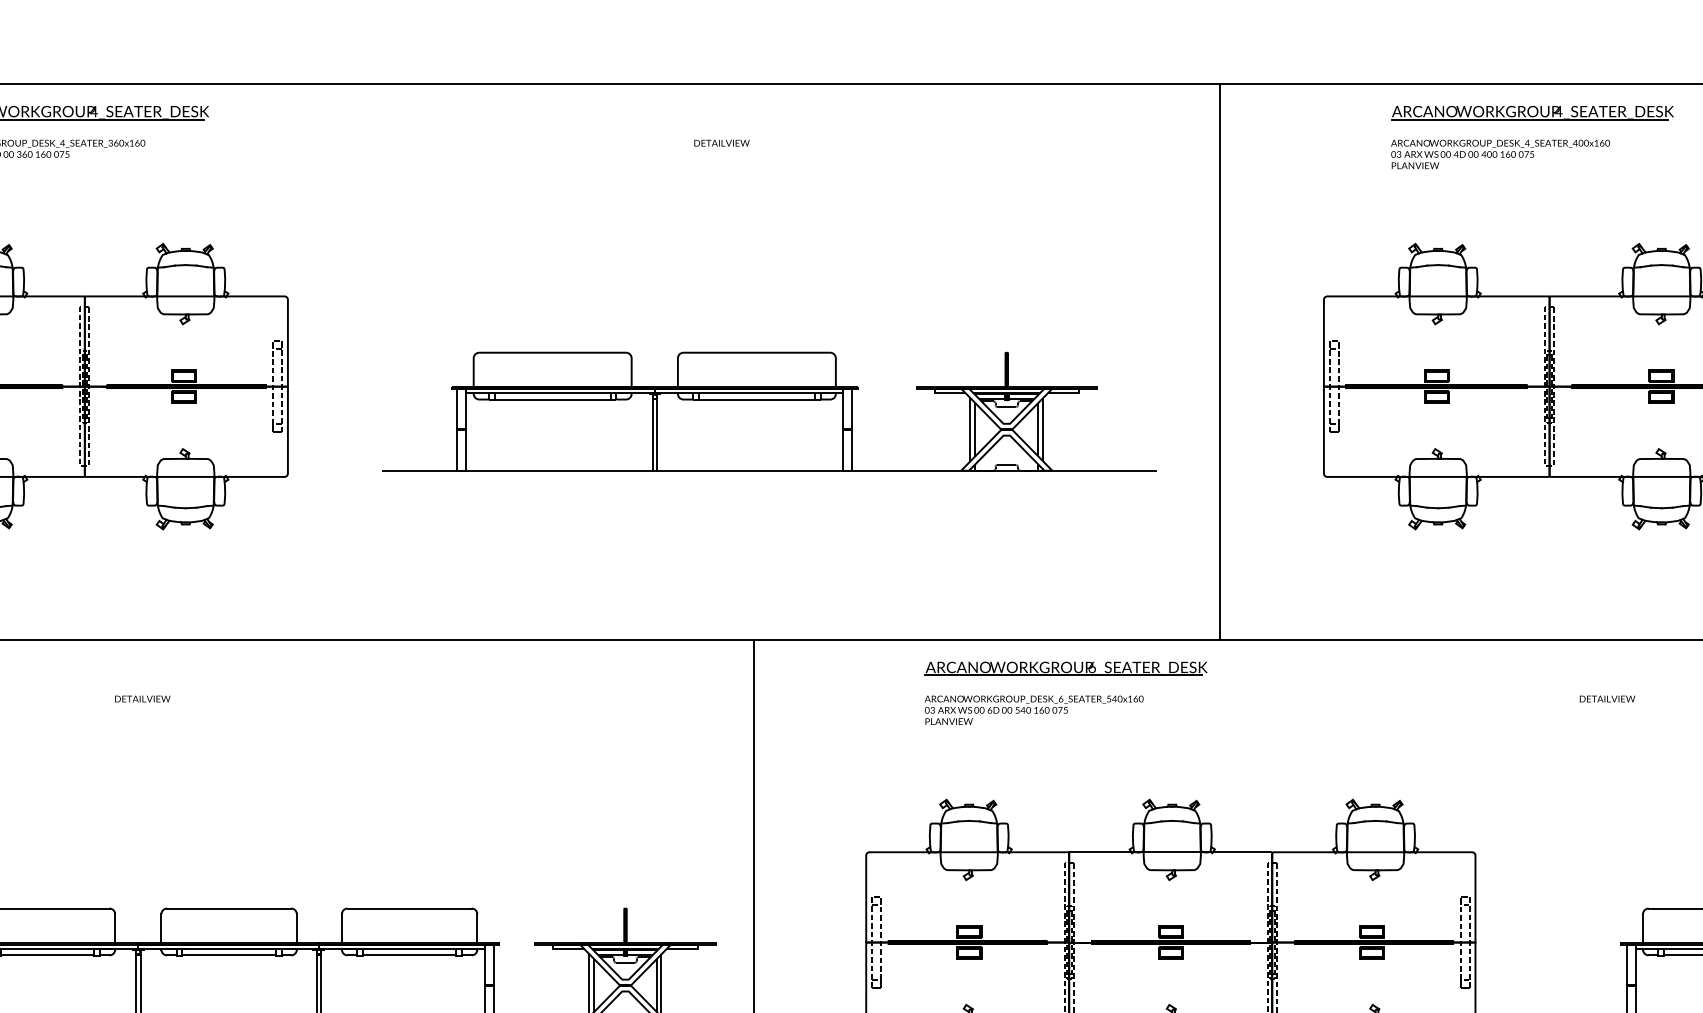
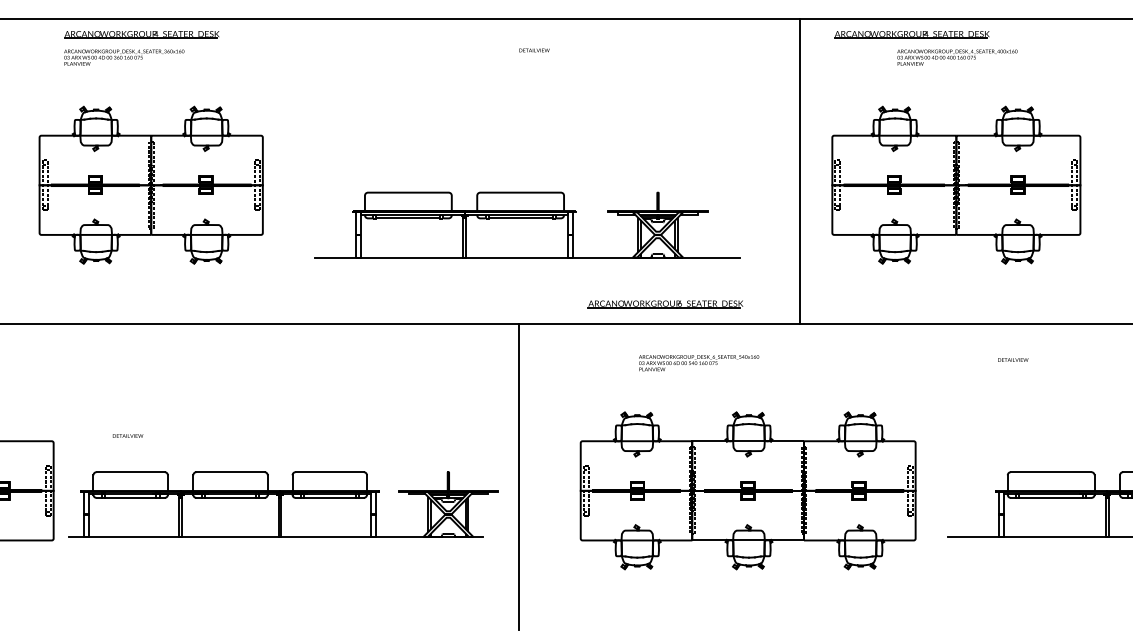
part: (1531, 112) -> (911, 34), moved
text: (722, 143) -> (534, 50), moved
text: (1500, 154) -> (957, 57), moved
line: (1220, 361) -> (800, 171), moved
part: (769, 410) -> (527, 224), moved
part: (1065, 668) -> (665, 304), moved
text: (141, 698) -> (127, 435), moved
text: (1608, 698) -> (1013, 359), moved
text: (1034, 710) -> (699, 363), moved

